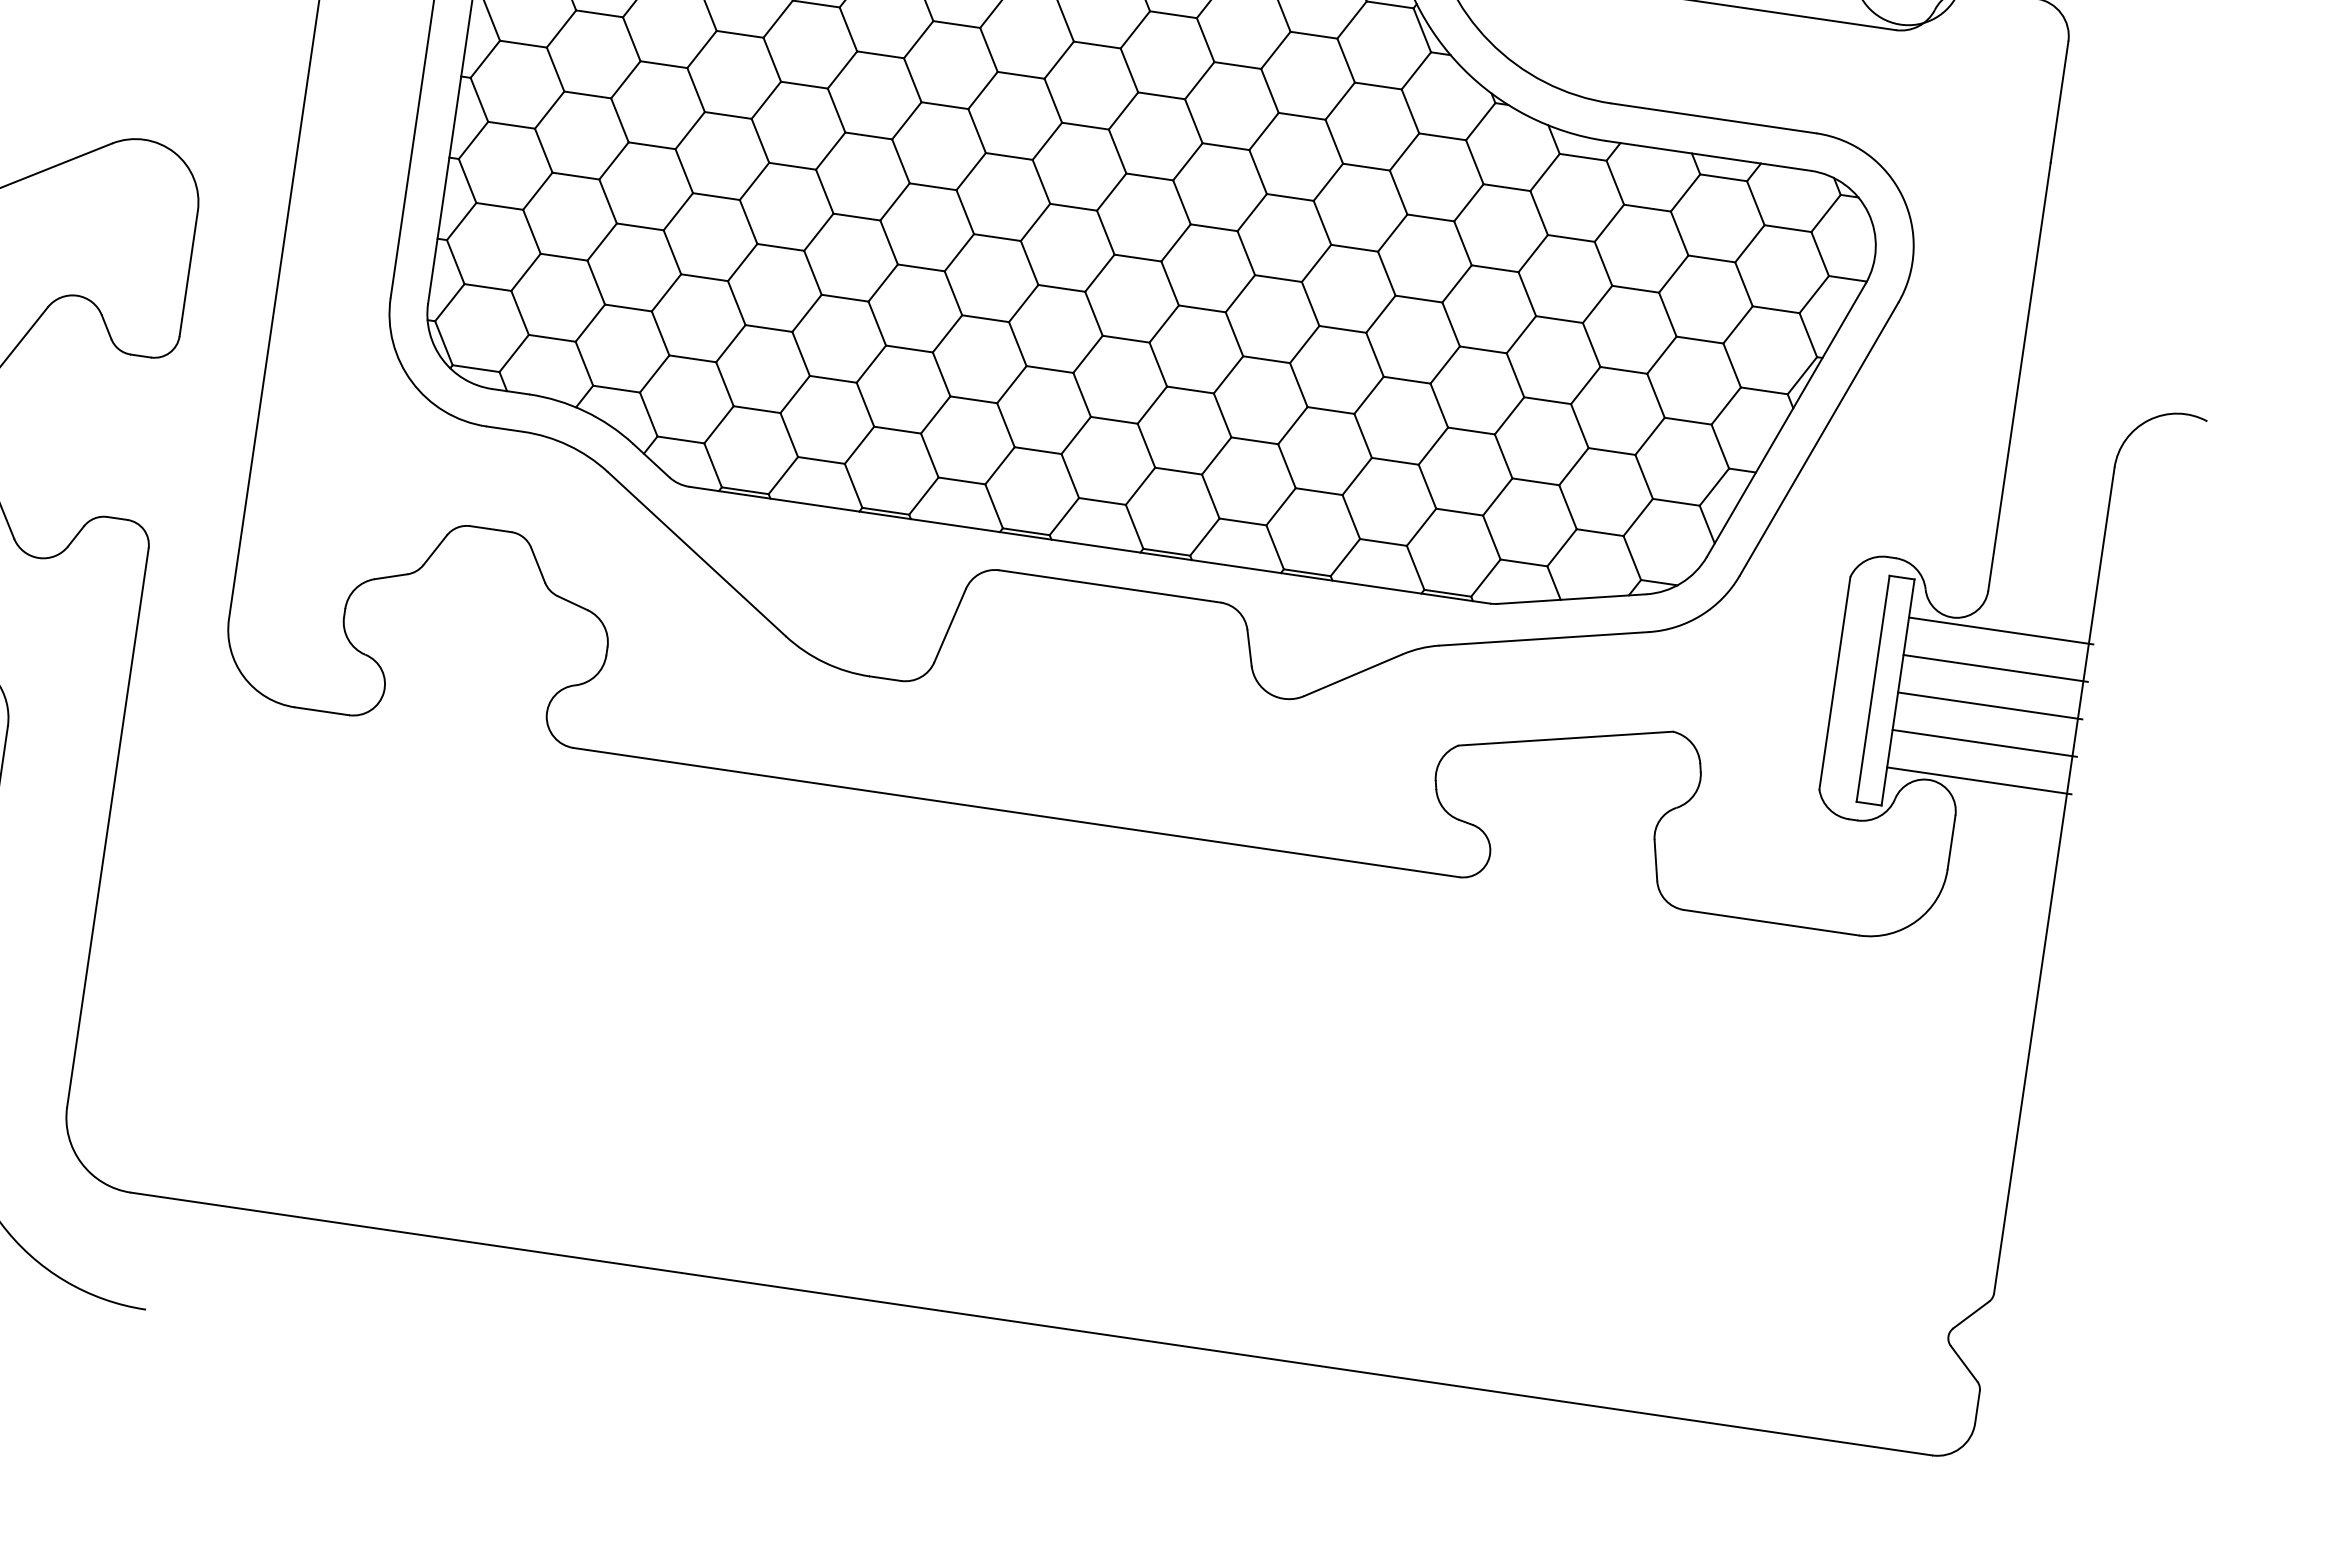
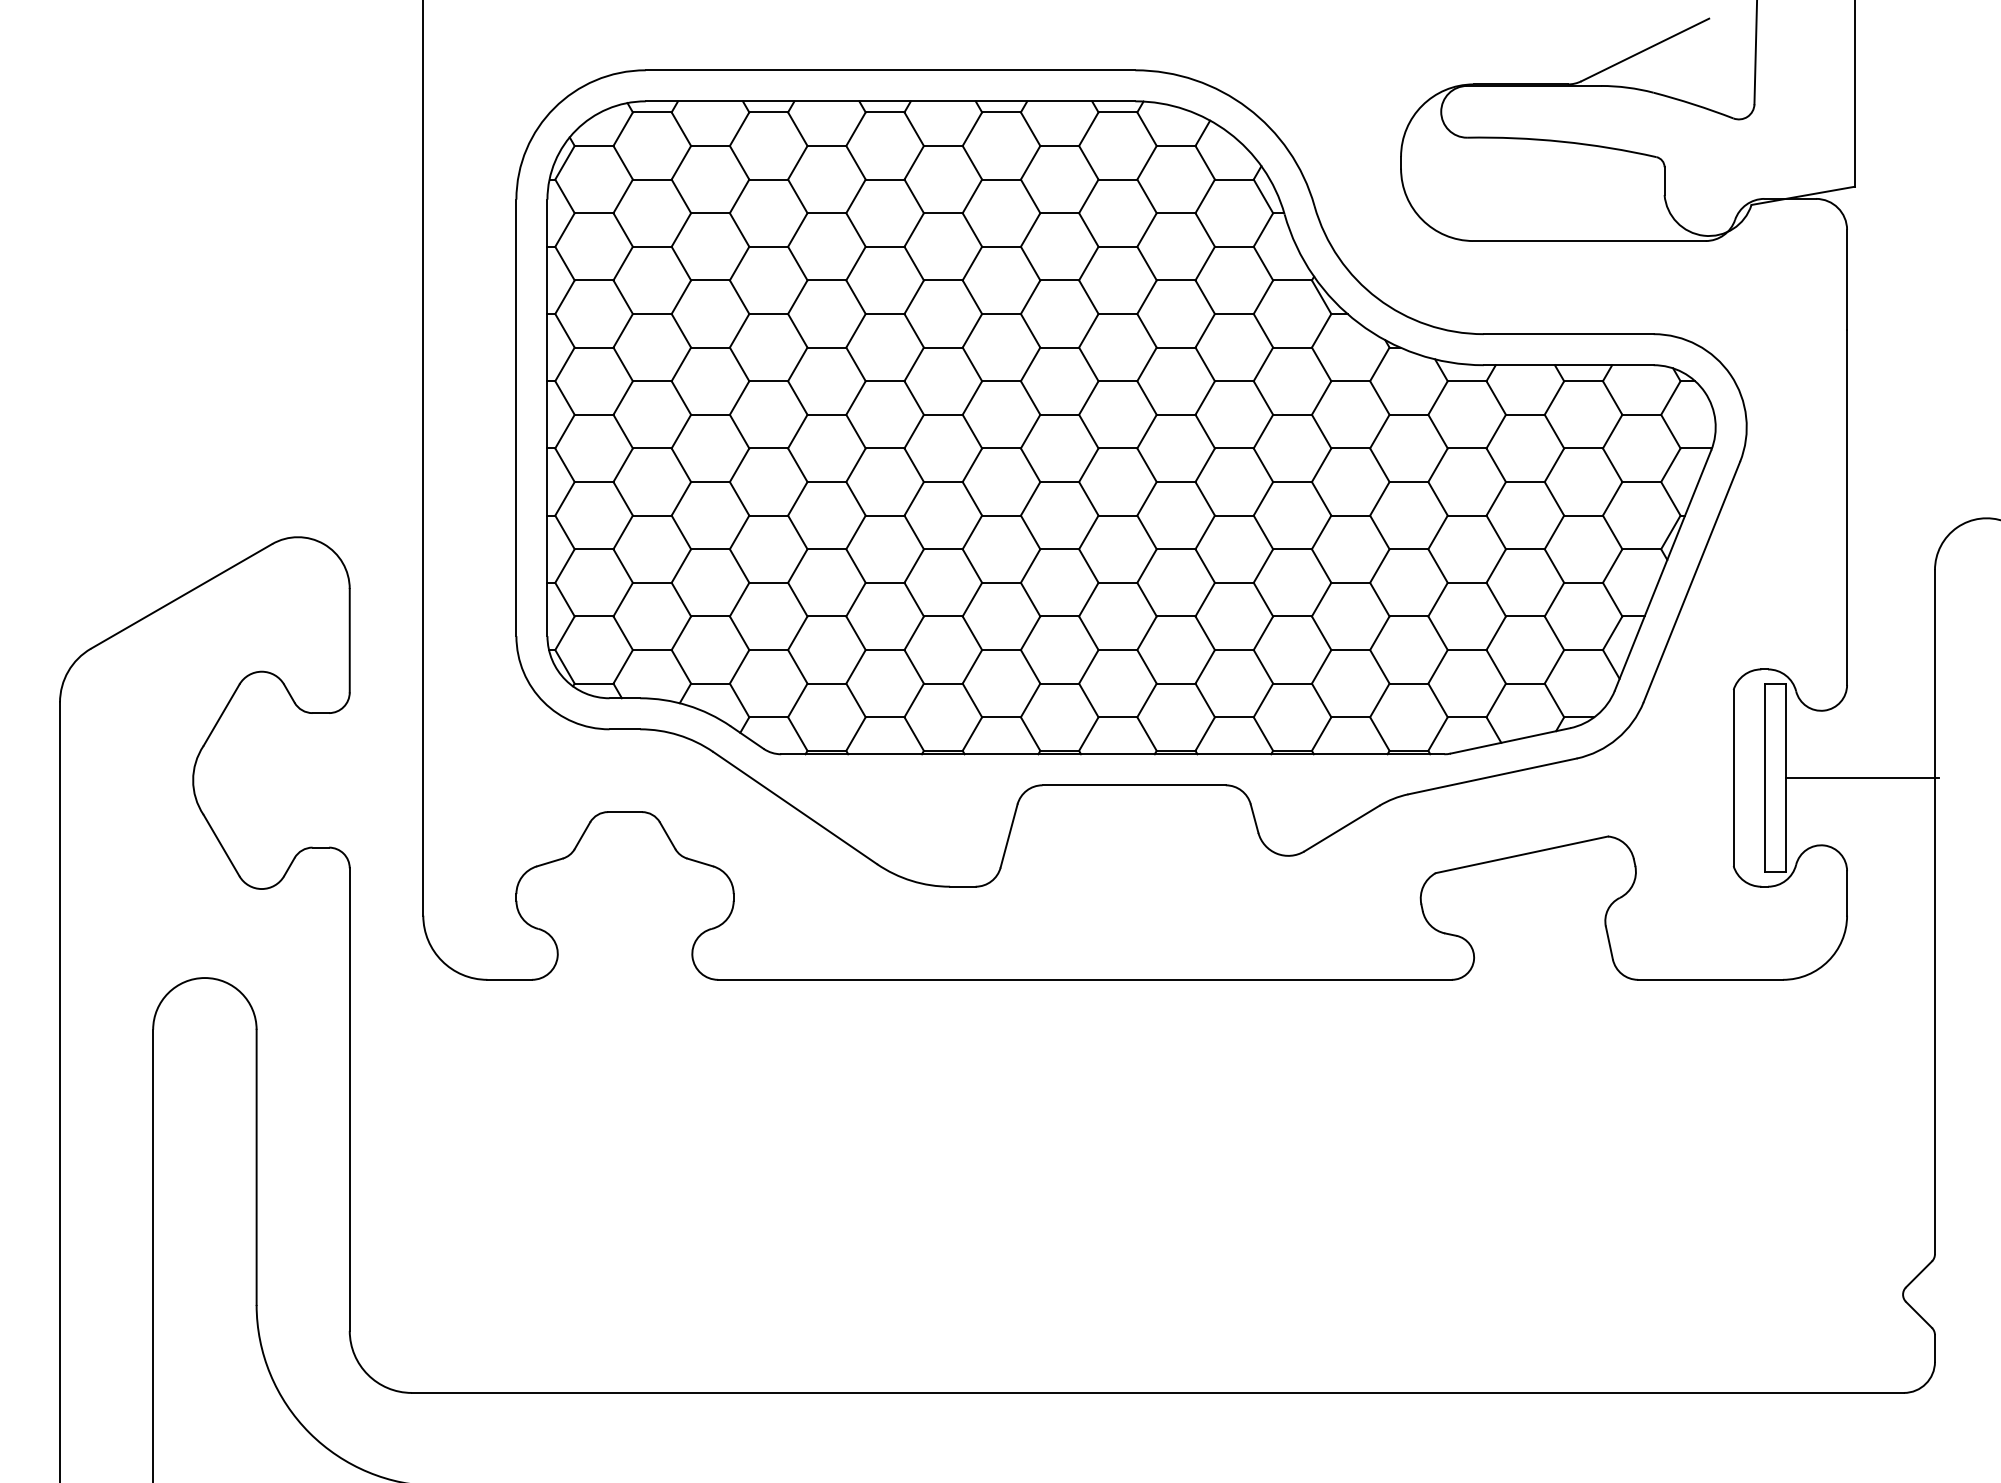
line: (2000, 630) -> (1861, 715), removed
line: (1994, 668) -> (1861, 747), removed
line: (1983, 743) -> (1861, 809), removed
line: (1978, 781) -> (1861, 840), removed

